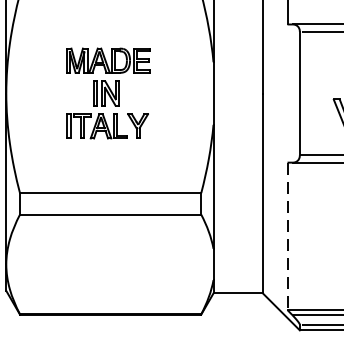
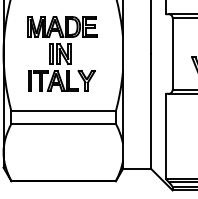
part: (108, 92) -> (62, 53), size x1.43
line: (287, 236) -> (165, 136), dashed -> solid

